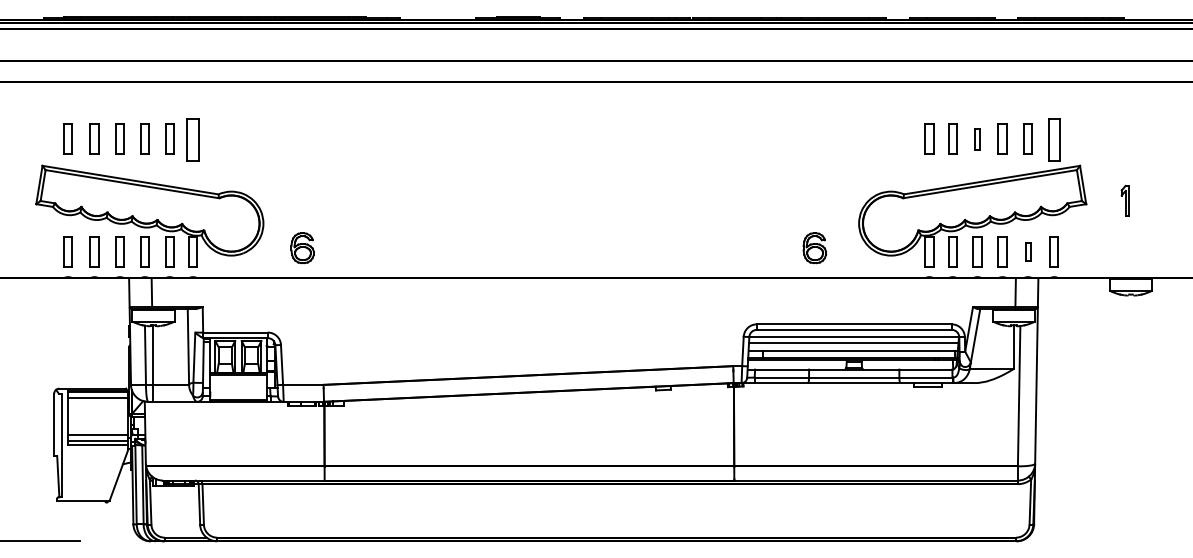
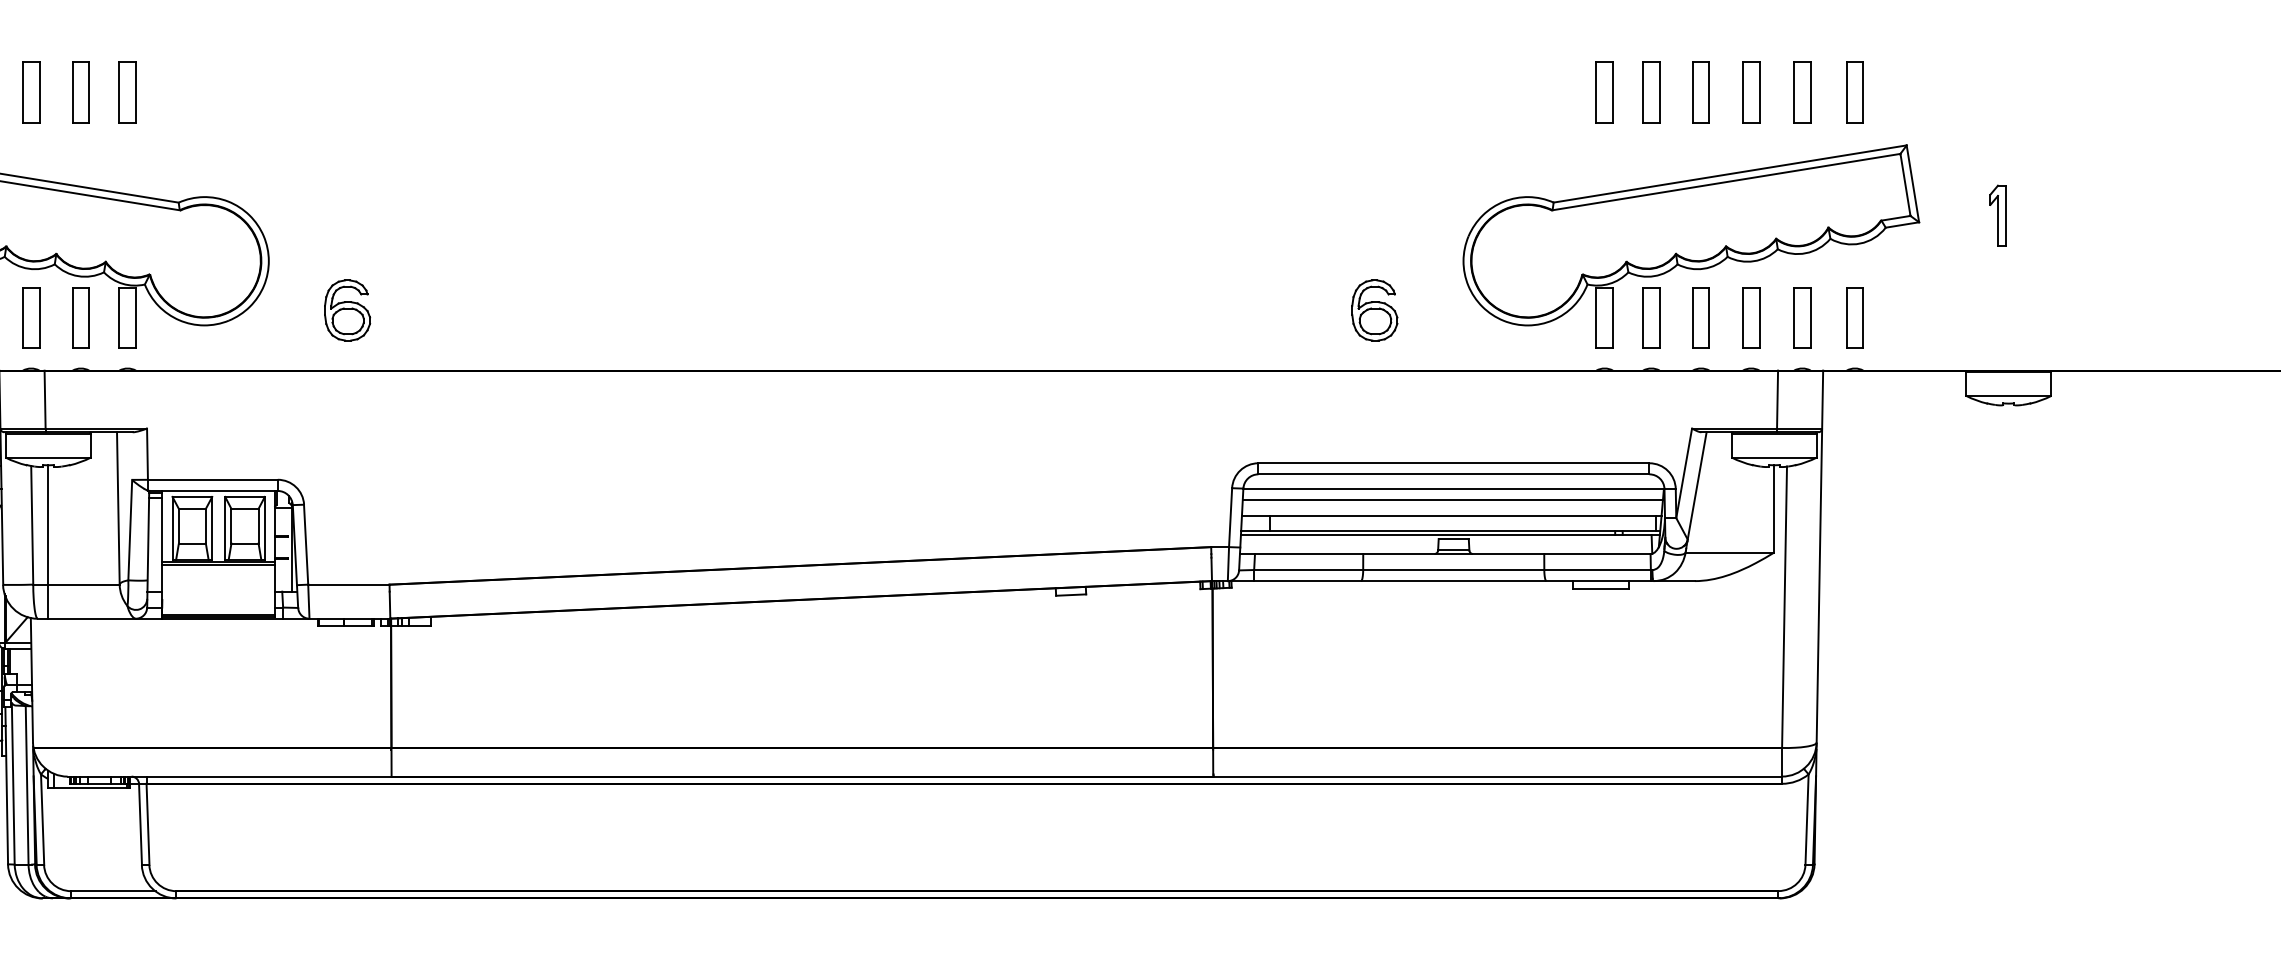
part: (192, 138) -> (126, 90), size x0.71
part: (977, 138) -> (1701, 90), size x1.43
part: (1053, 138) -> (1853, 90), size x0.71
part: (1027, 251) -> (1801, 317), size x1.67

